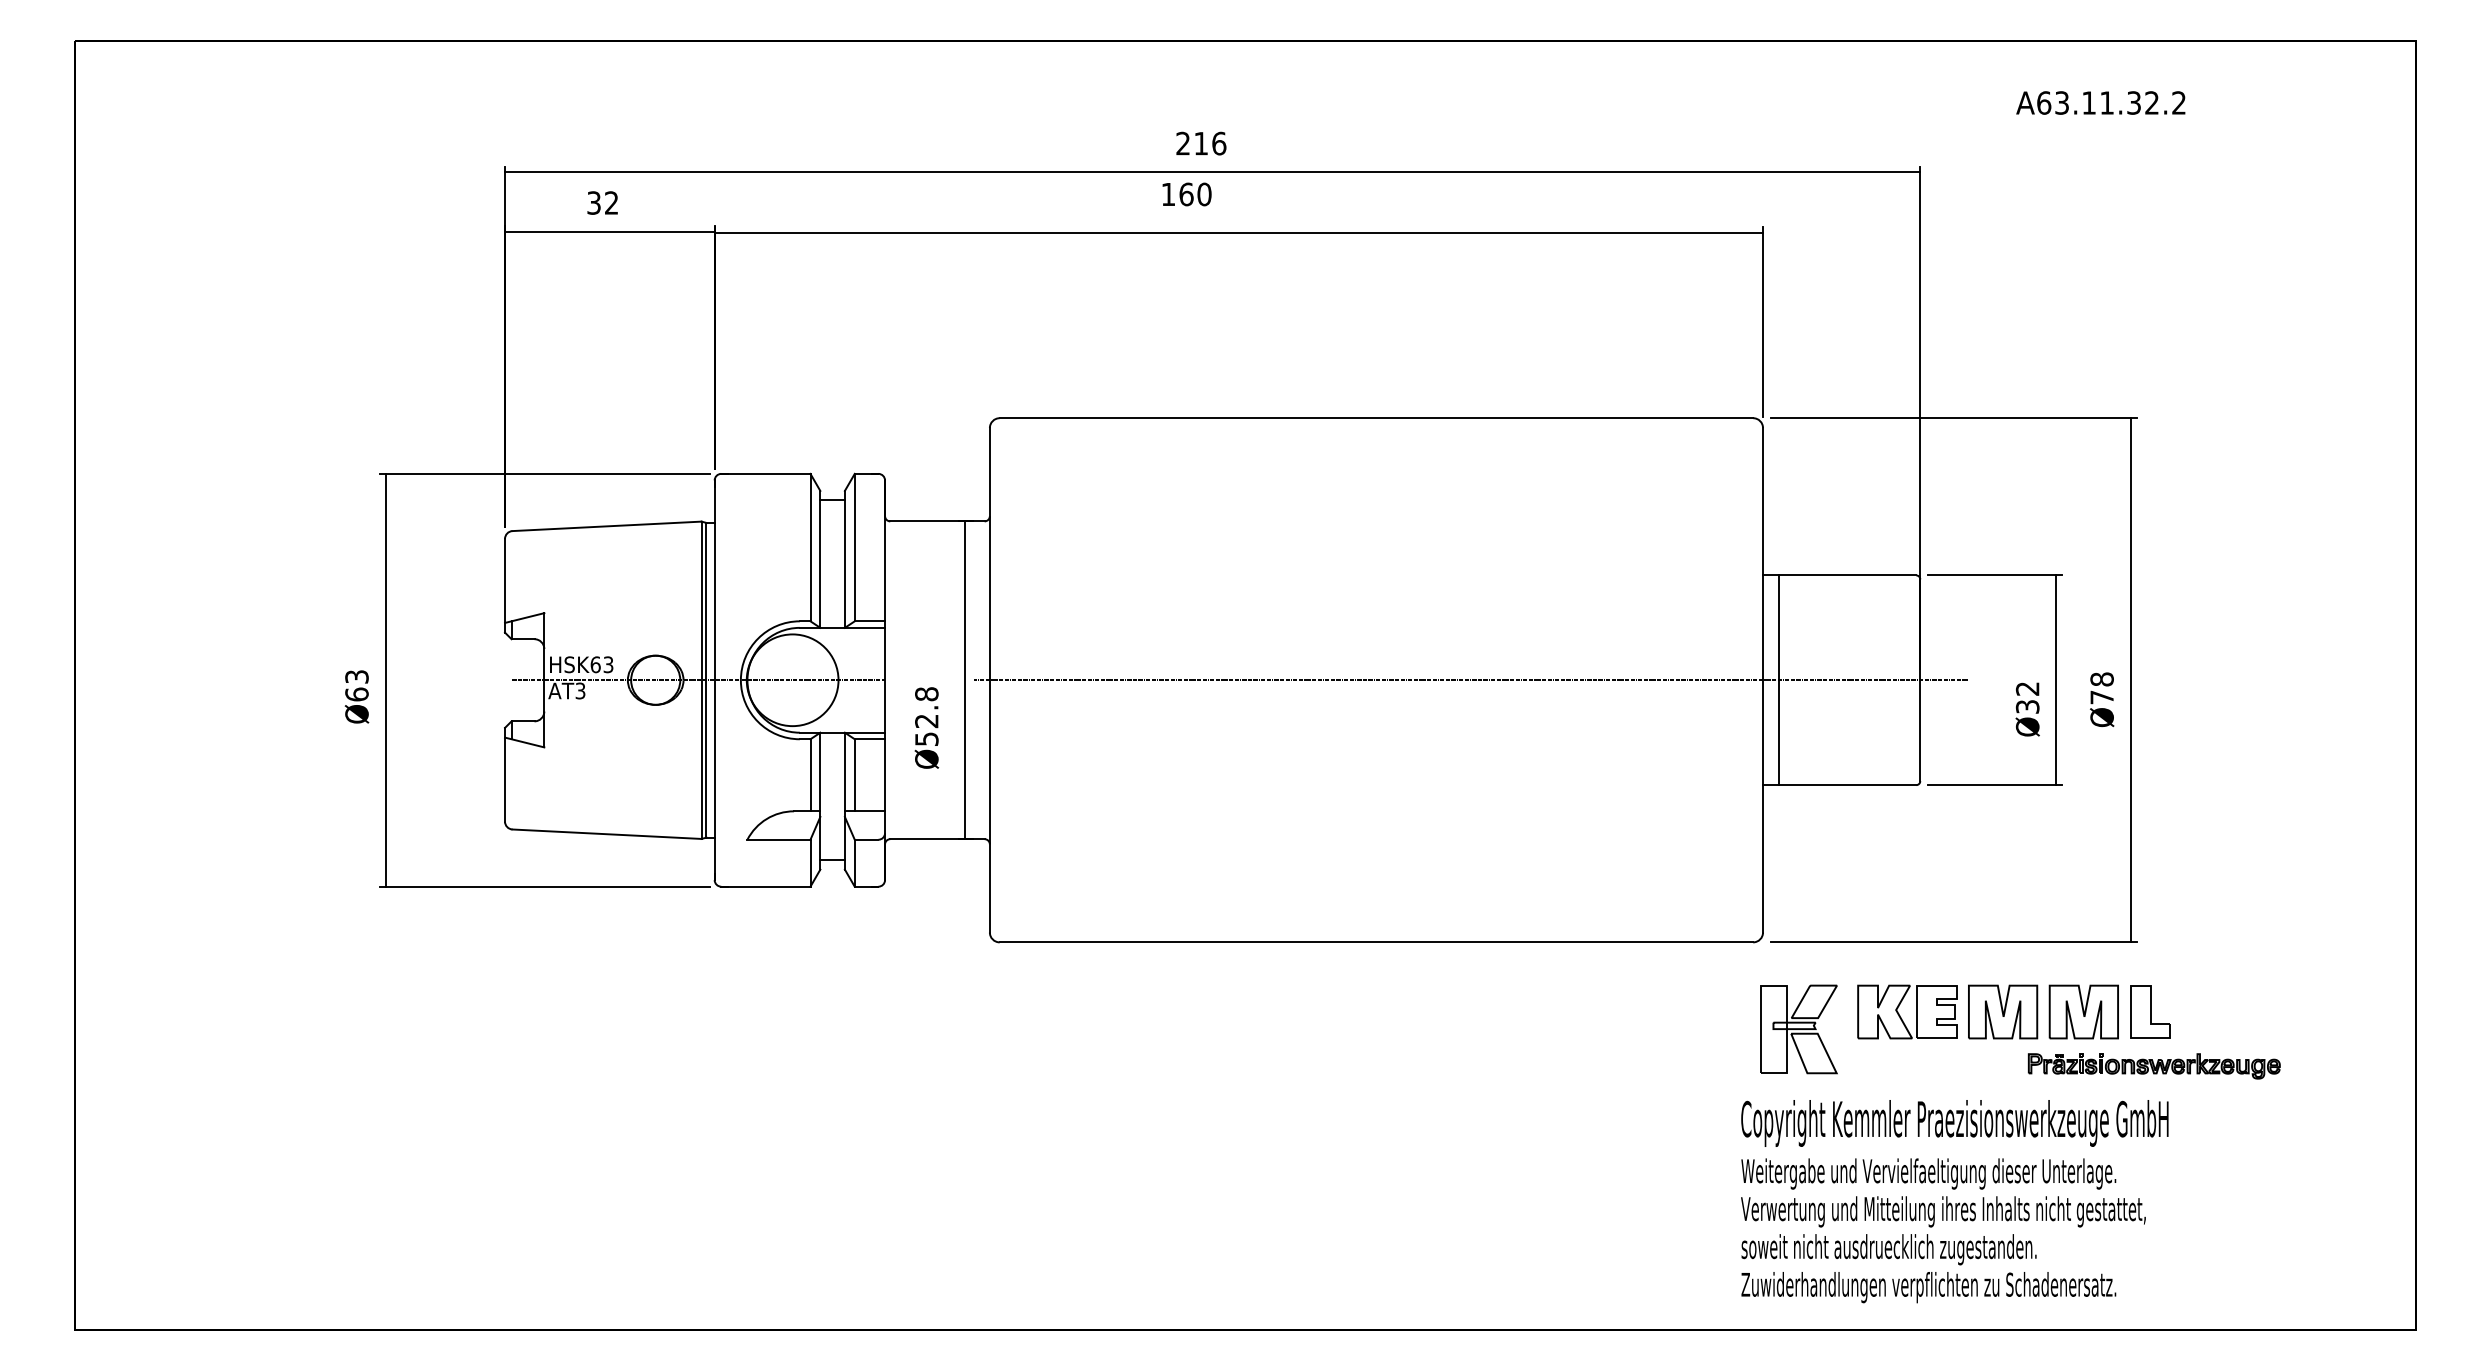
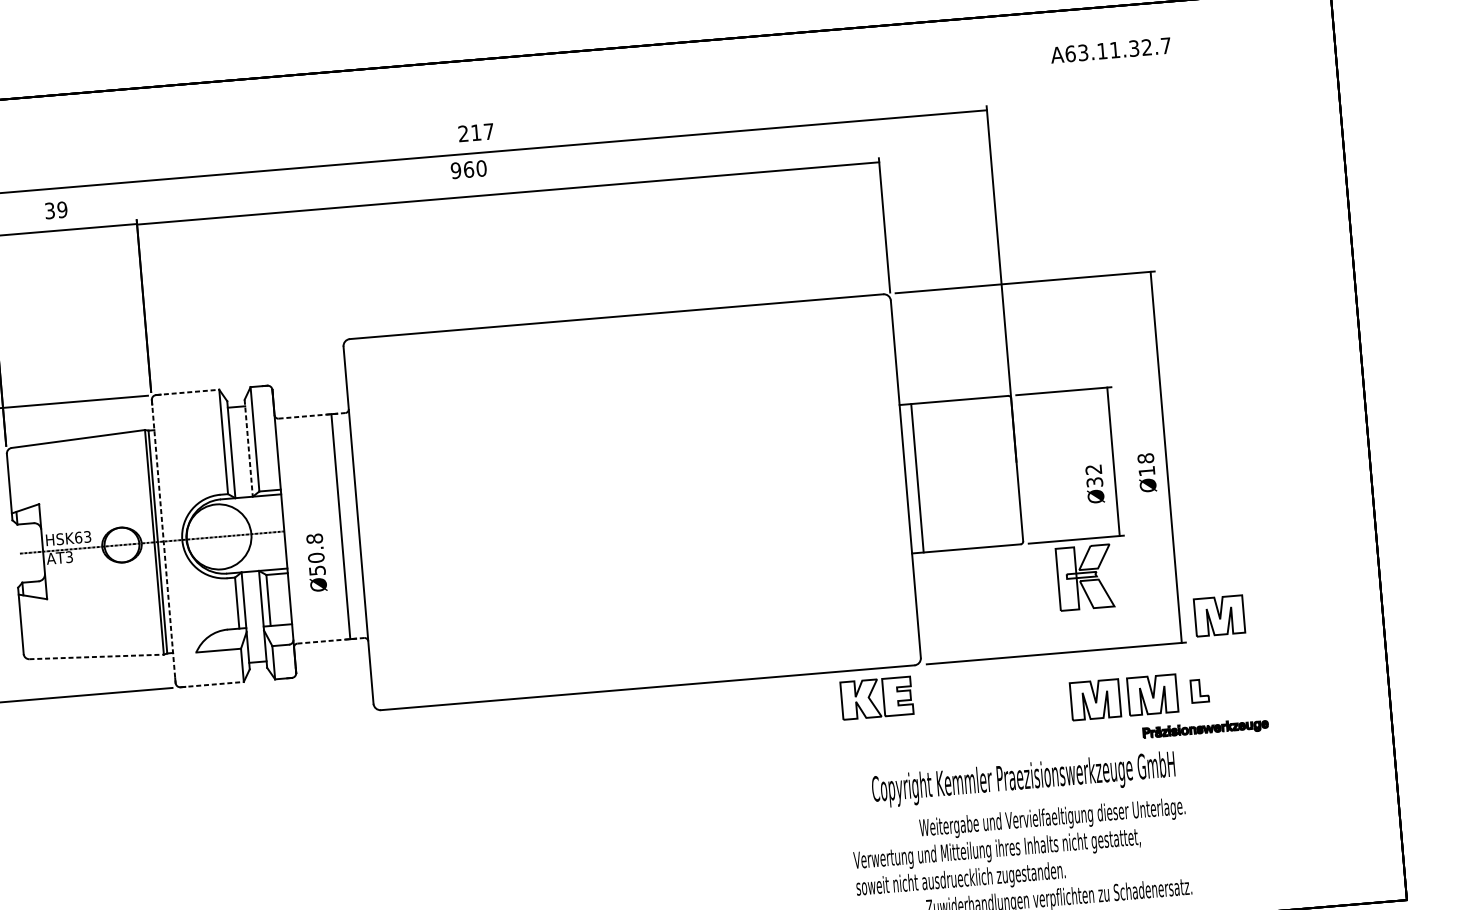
text: (2178, 102) -> (1165, 45), A63.11.32.2 -> A63.11.32.7
text: (1219, 143) -> (489, 131), 216 -> 217
text: (1168, 194) -> (456, 170), 160 -> 960
text: (611, 202) -> (62, 209), 32 -> 39
line: (765, 473) -> (187, 392), solid -> dashed
line: (937, 521) -> (312, 415), solid -> dashed
line: (844, 559) -> (248, 448), solid -> dashed
line: (714, 680) -> (163, 541), solid -> dashed
line: (1470, 680) -> (698, 496), removed
text: (2101, 697) -> (1146, 471), Ø78 -> Ø18
text: (926, 721) -> (316, 558), Ø52.8 -> Ø50.8
line: (607, 834) -> (97, 657), solid -> dashed
line: (937, 839) -> (330, 641), solid -> dashed
line: (765, 886) -> (211, 684), solid -> dashed
part: (2186, 908) -> (1219, 615), added
part: (2150, 1011) -> (1199, 690), size x0.6
part: (1900, 1015) -> (872, 701), moved
part: (1798, 1029) -> (1084, 577), moved
part: (2153, 1066) -> (1205, 729), size x0.7
text: (1954, 1123) -> (1023, 779), moved
text: (1943, 1230) -> (998, 863), moved

